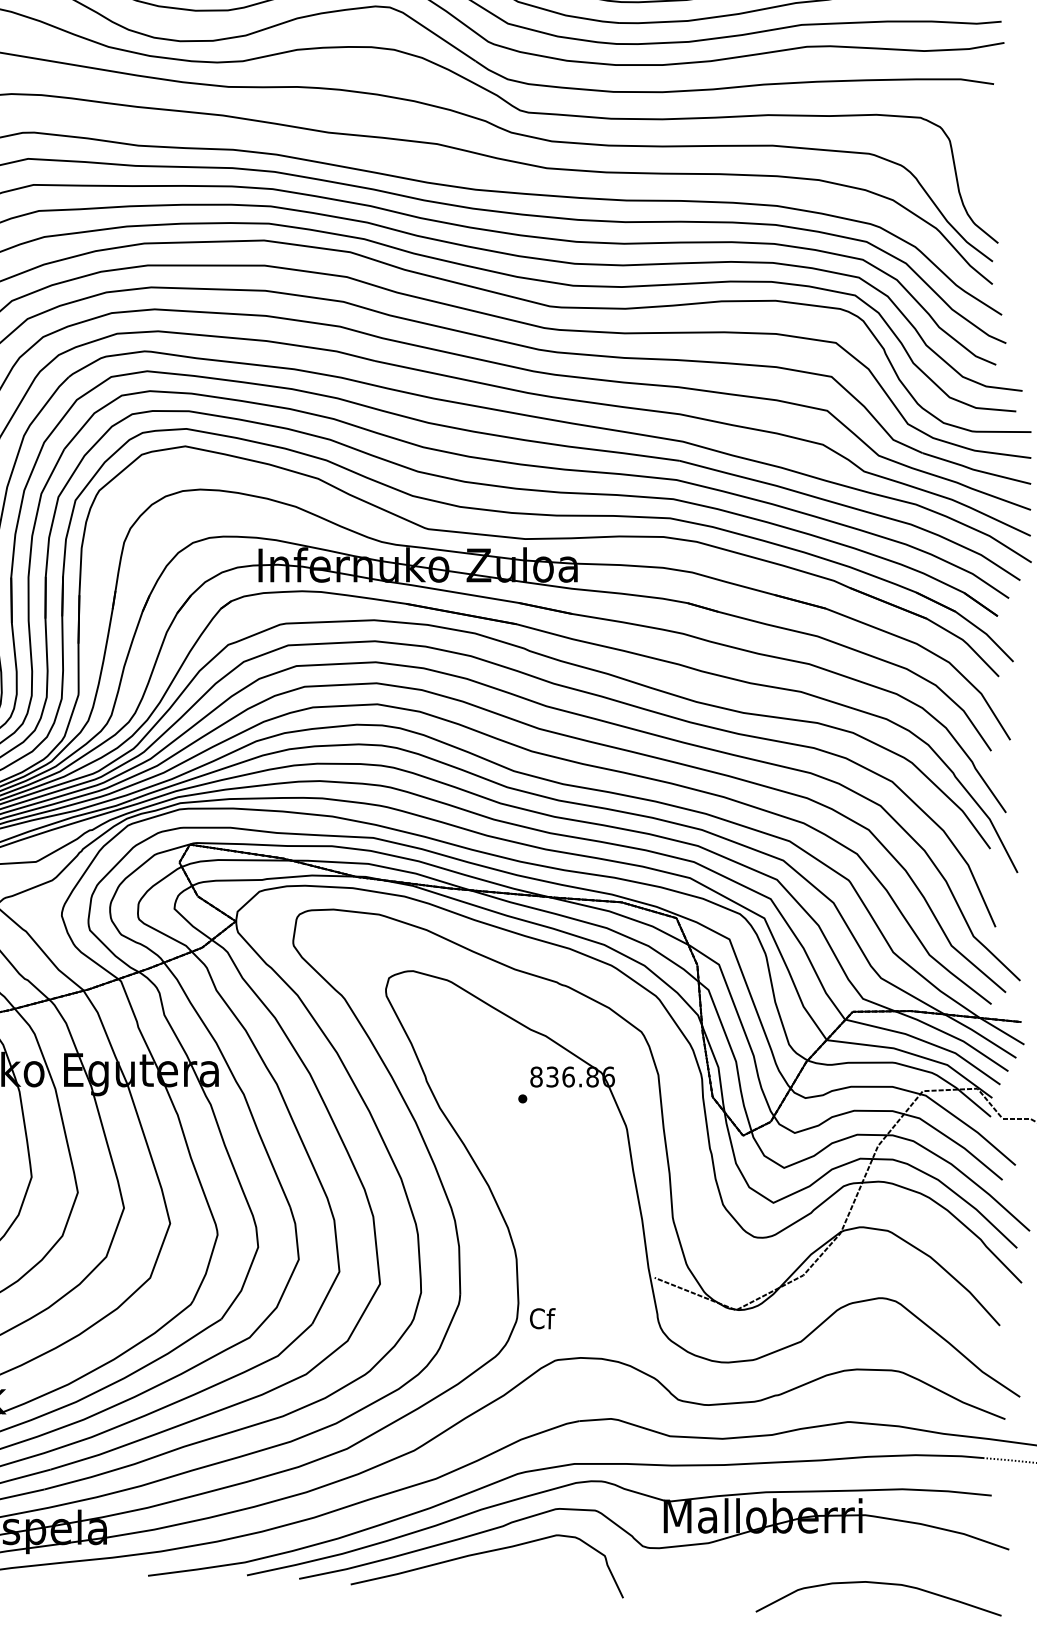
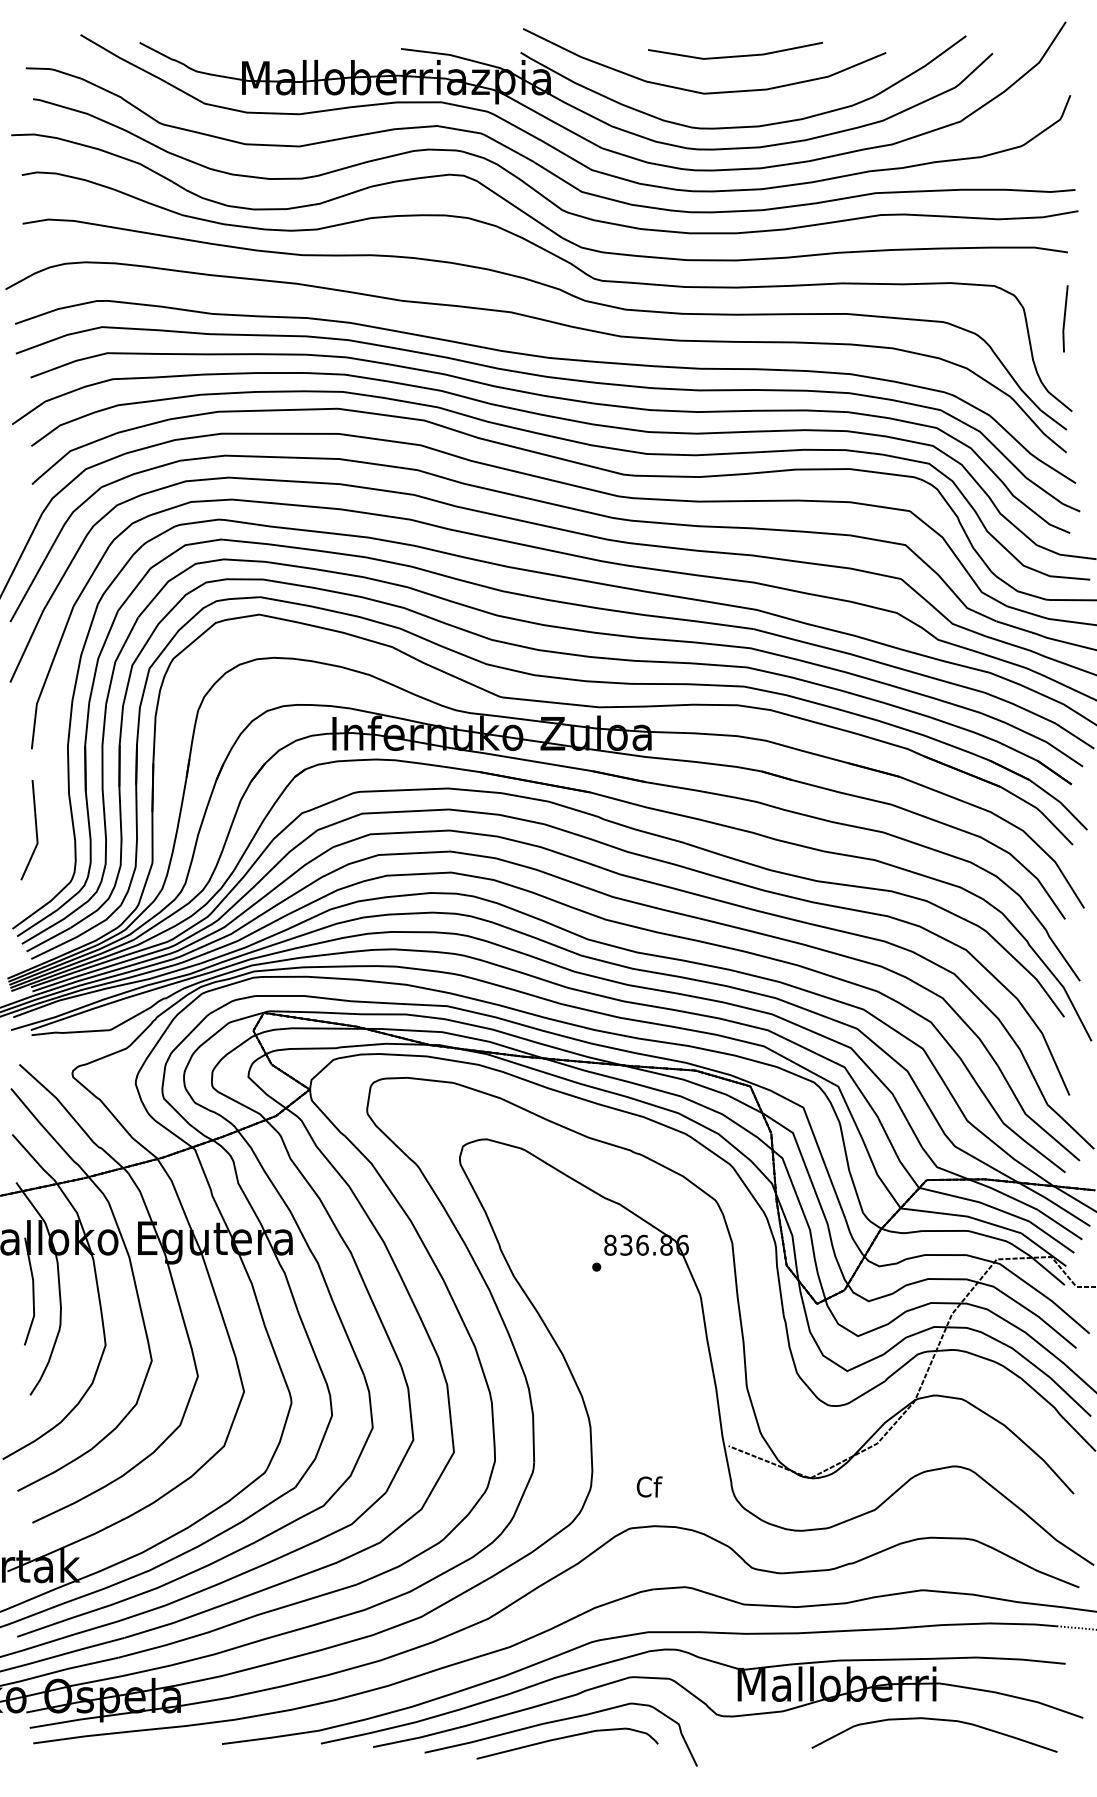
line: (991, 150) -> (1065, 318), added
text: (542, 1318) -> (649, 1486), moved
curve: (491, 1570) -> (565, 1738), added
curve: (878, 1584) -> (934, 1720), moved

